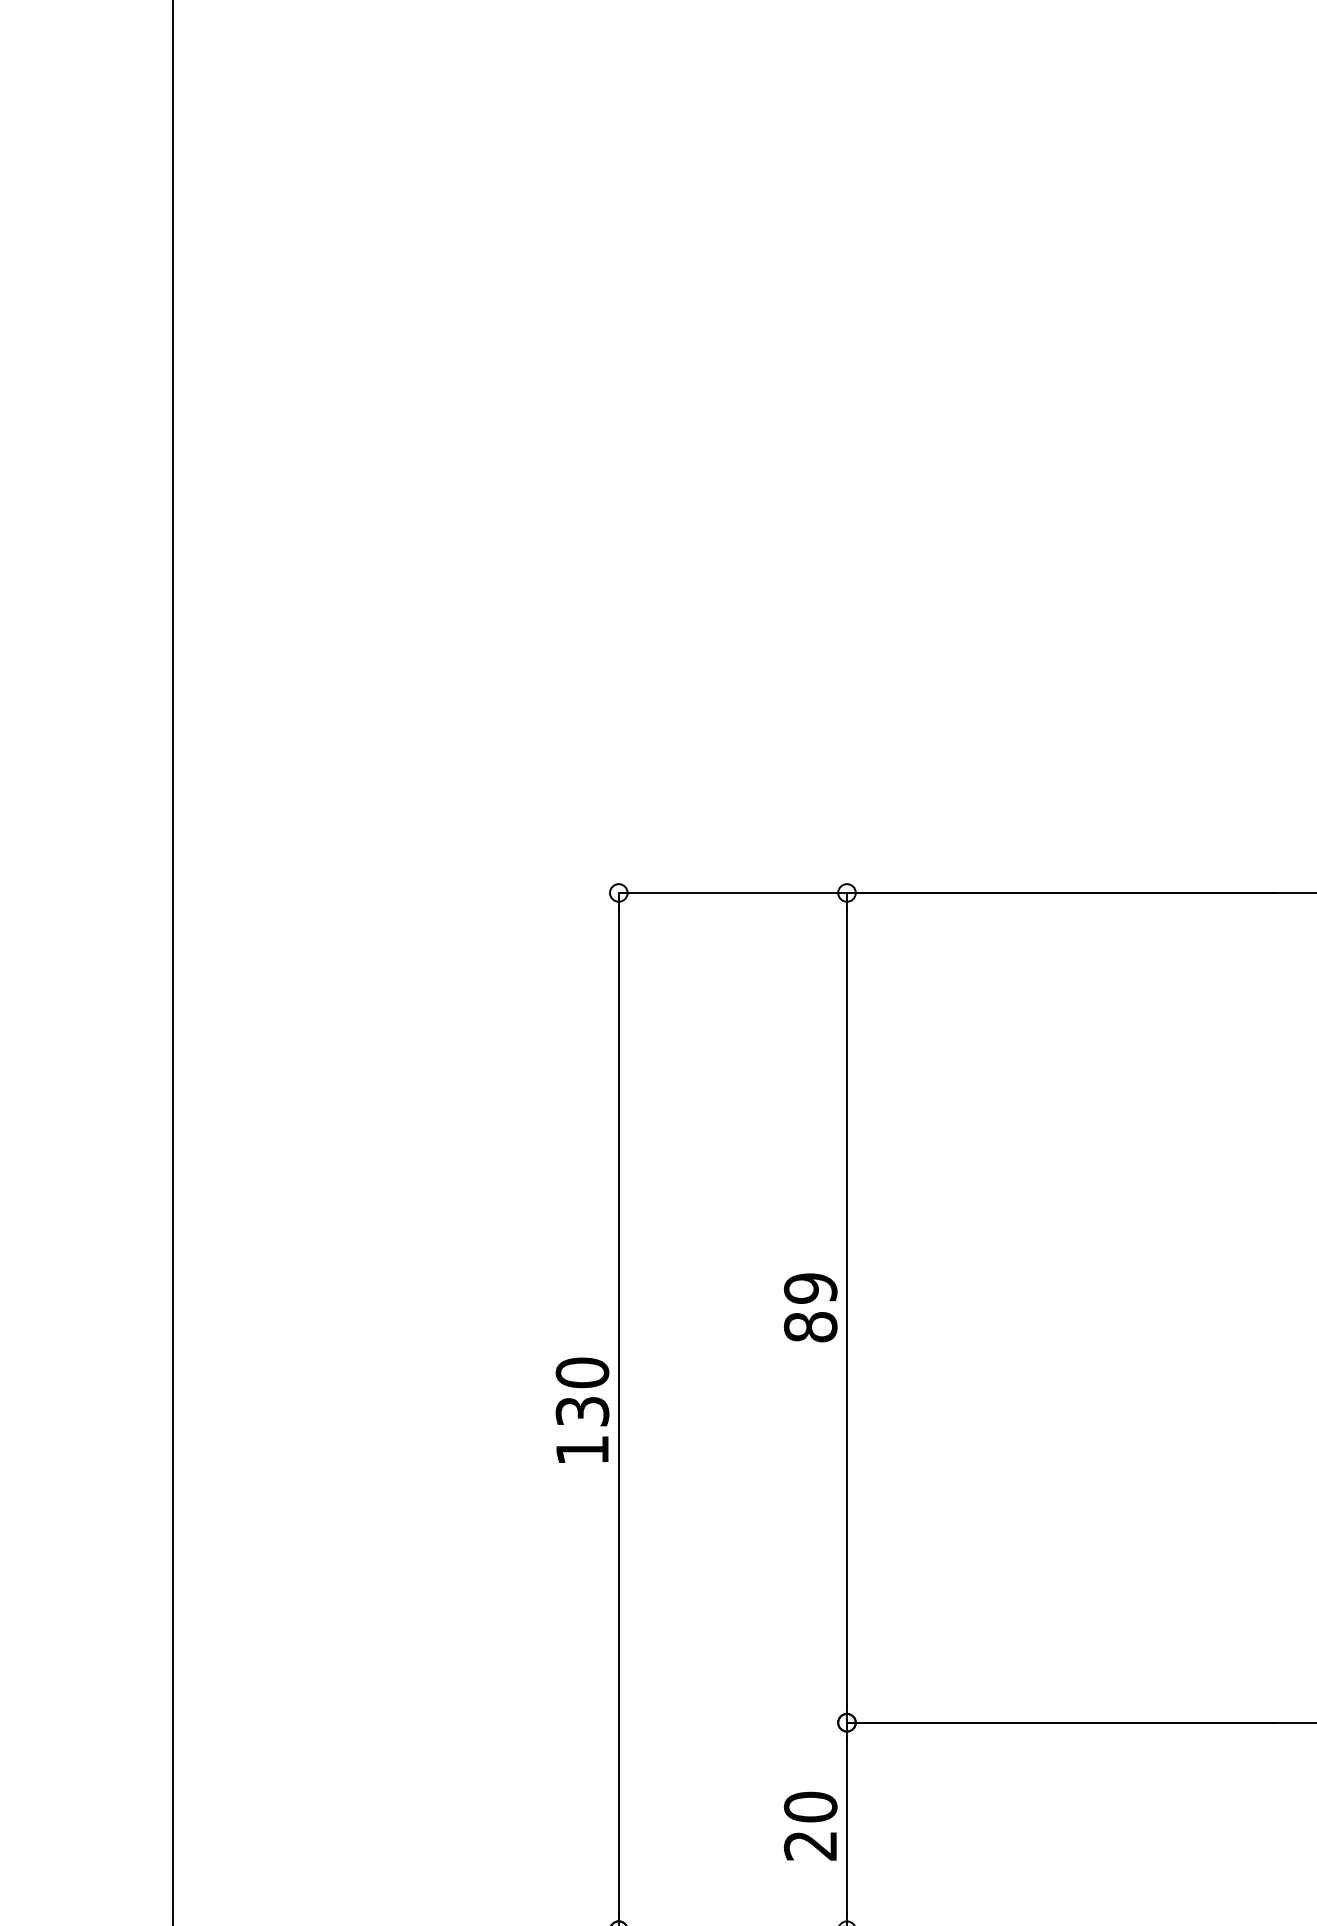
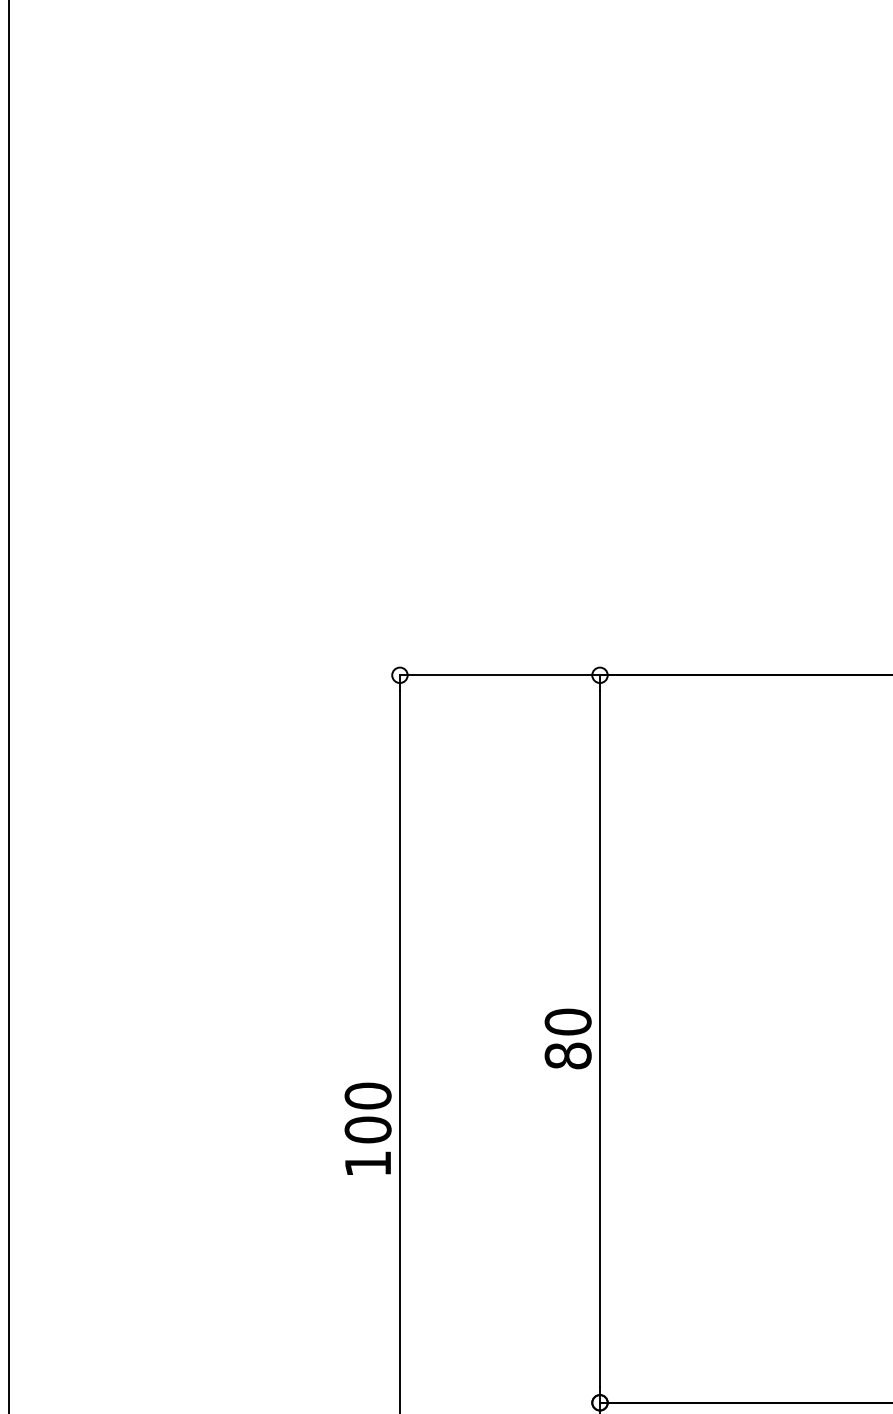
text: (810, 1288) -> (568, 1022), 89 -> 80
text: (582, 1411) -> (368, 1129), 130 -> 100

